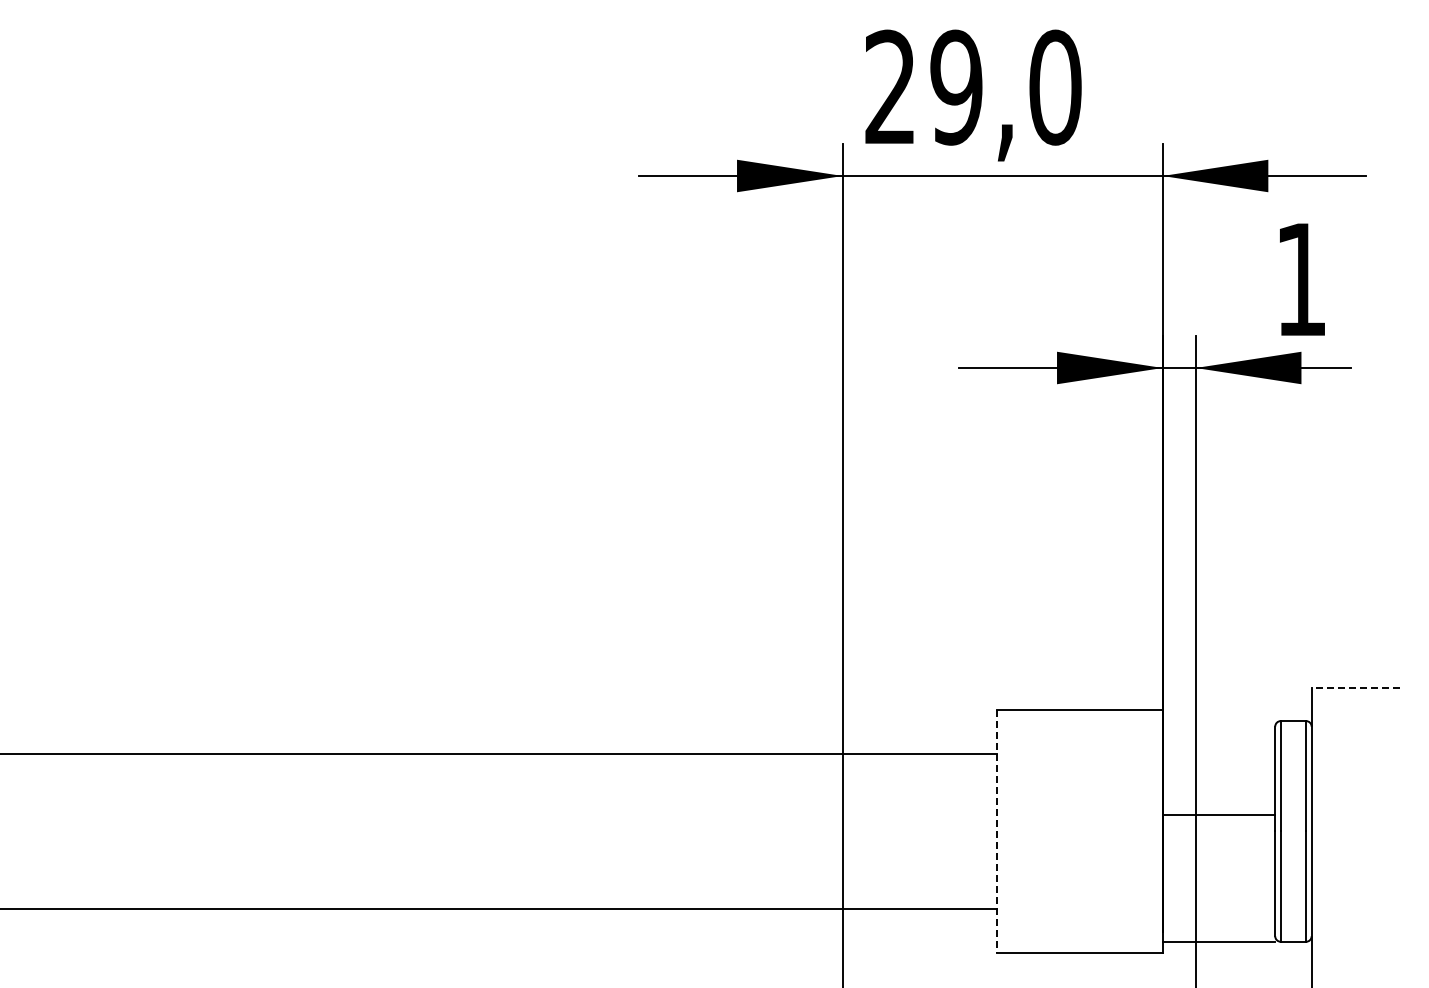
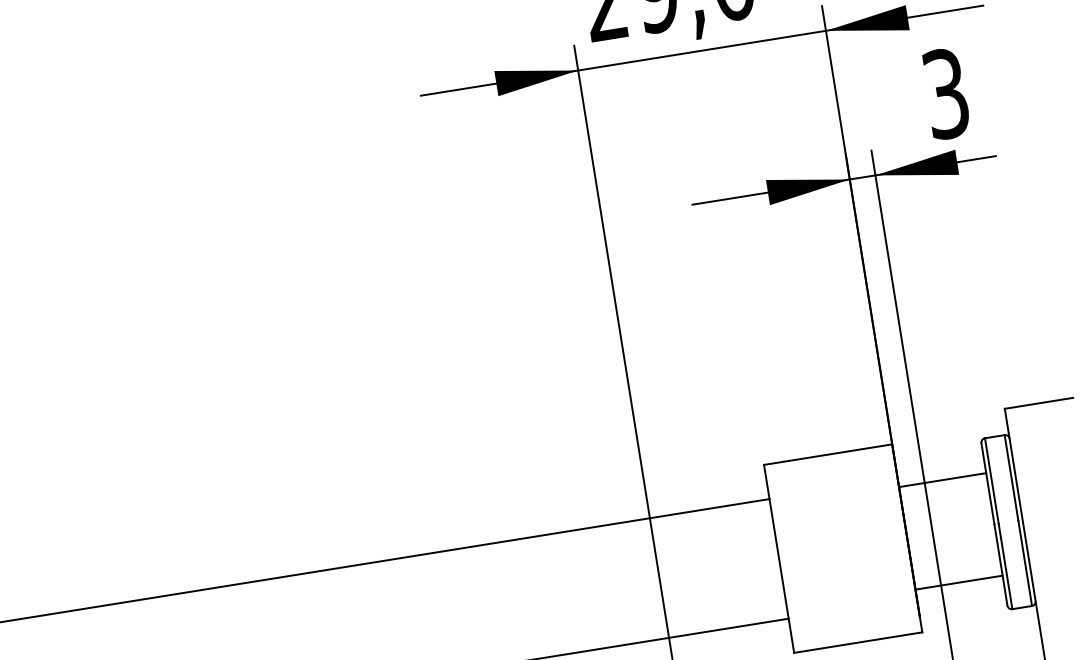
text: (1301, 279) -> (946, 93), 1 -> 3
line: (1355, 688) -> (1038, 403), dashed -> solid
line: (1218, 815) -> (942, 480), moved
line: (997, 831) -> (779, 558), dashed -> solid
line: (1218, 941) -> (958, 582), moved

